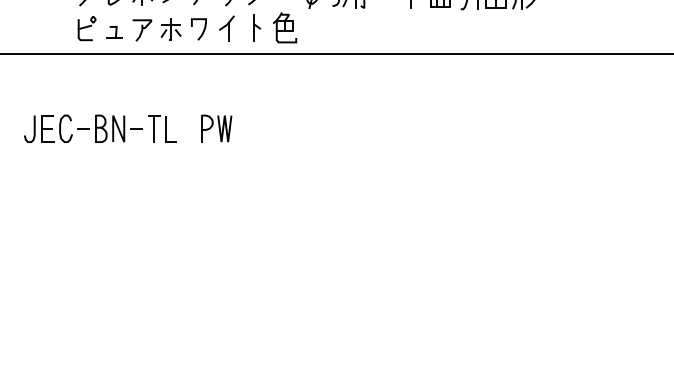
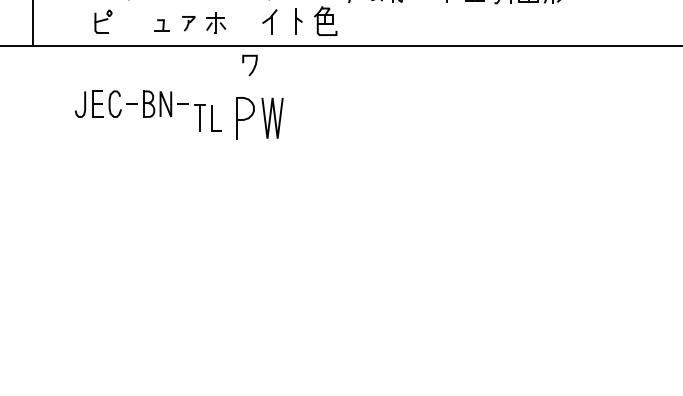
part: (87, 28) -> (103, 21), moved
part: (142, 30) -> (188, 23), size x0.7
curve: (202, 31) -> (253, 67), moved
part: (82, 128) -> (131, 103), moved
part: (216, 128) -> (259, 117), size x1.6

